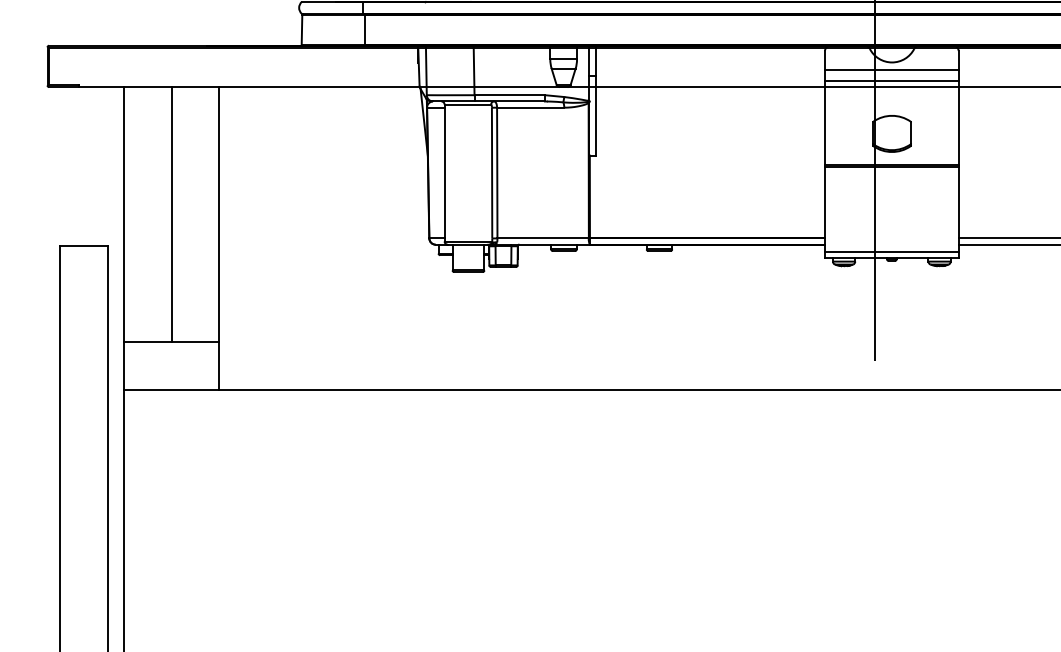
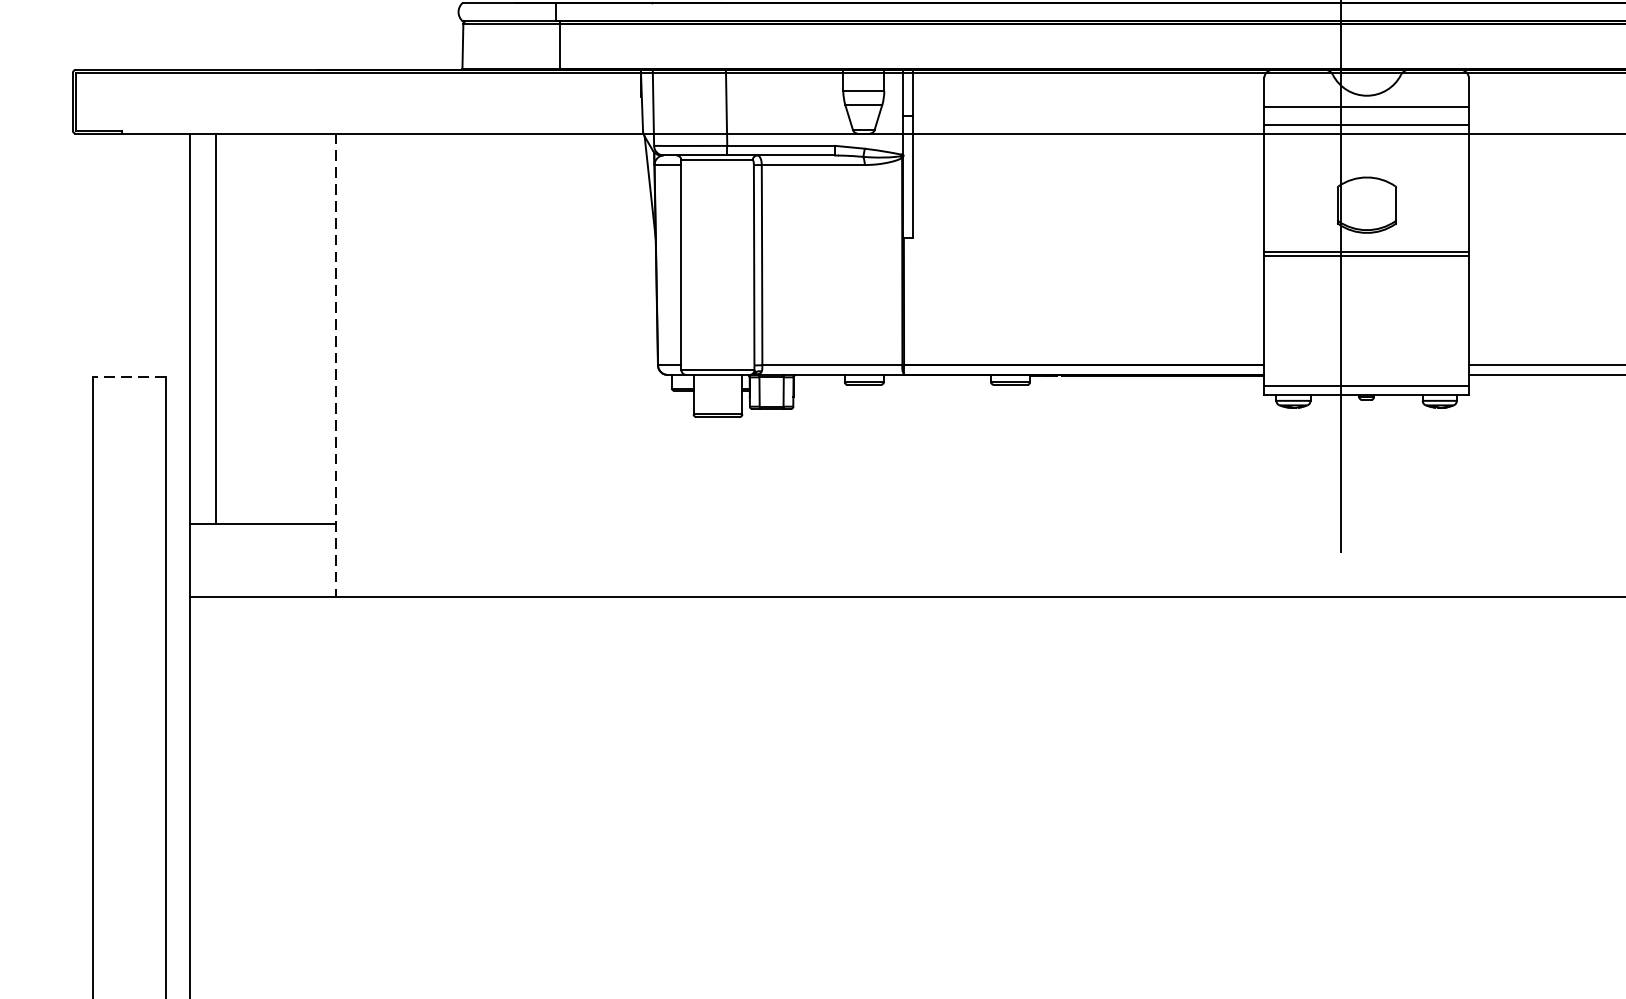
line: (171, 214) -> (215, 328), moved
line: (219, 238) -> (336, 365), solid -> dashed
line: (84, 246) -> (129, 377), solid -> dashed

